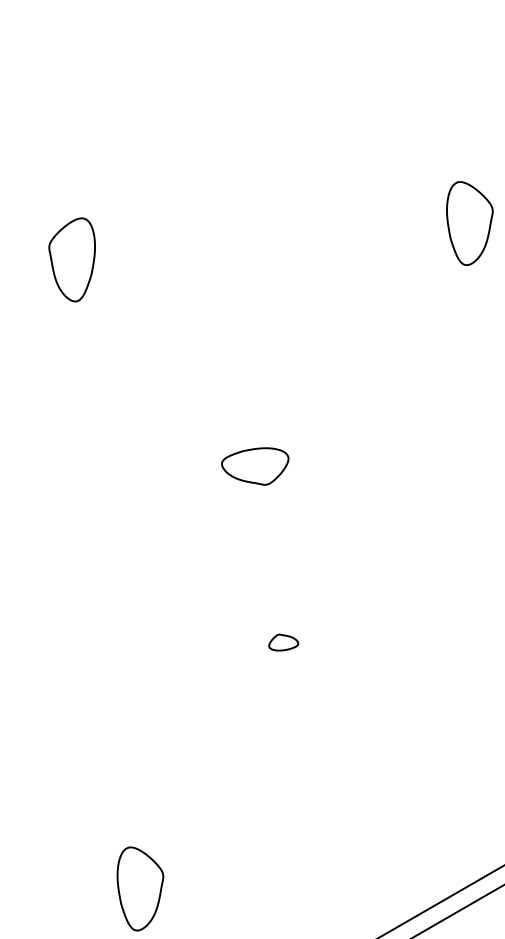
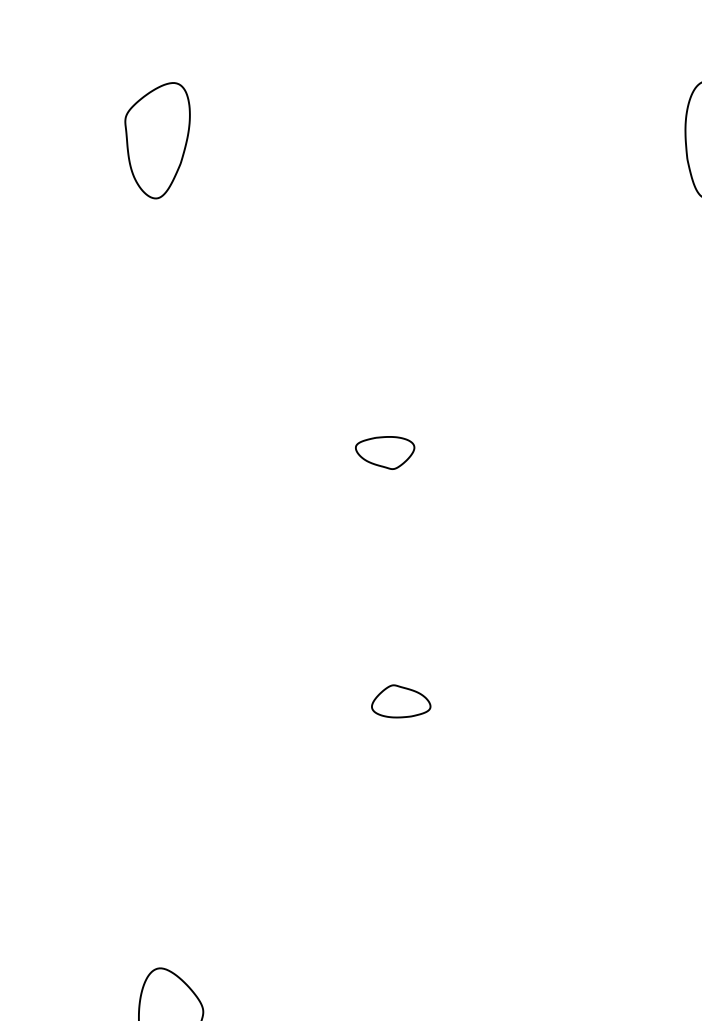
part: (254, 466) -> (383, 452), size x0.62
part: (283, 642) -> (401, 701), size x1.43

